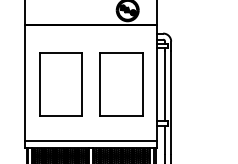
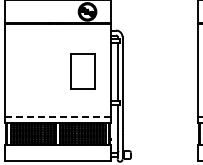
part: (60, 84) -> (33, 71), removed
part: (121, 84) -> (82, 71), size x0.7
line: (90, 141) -> (57, 117), solid -> dashed

